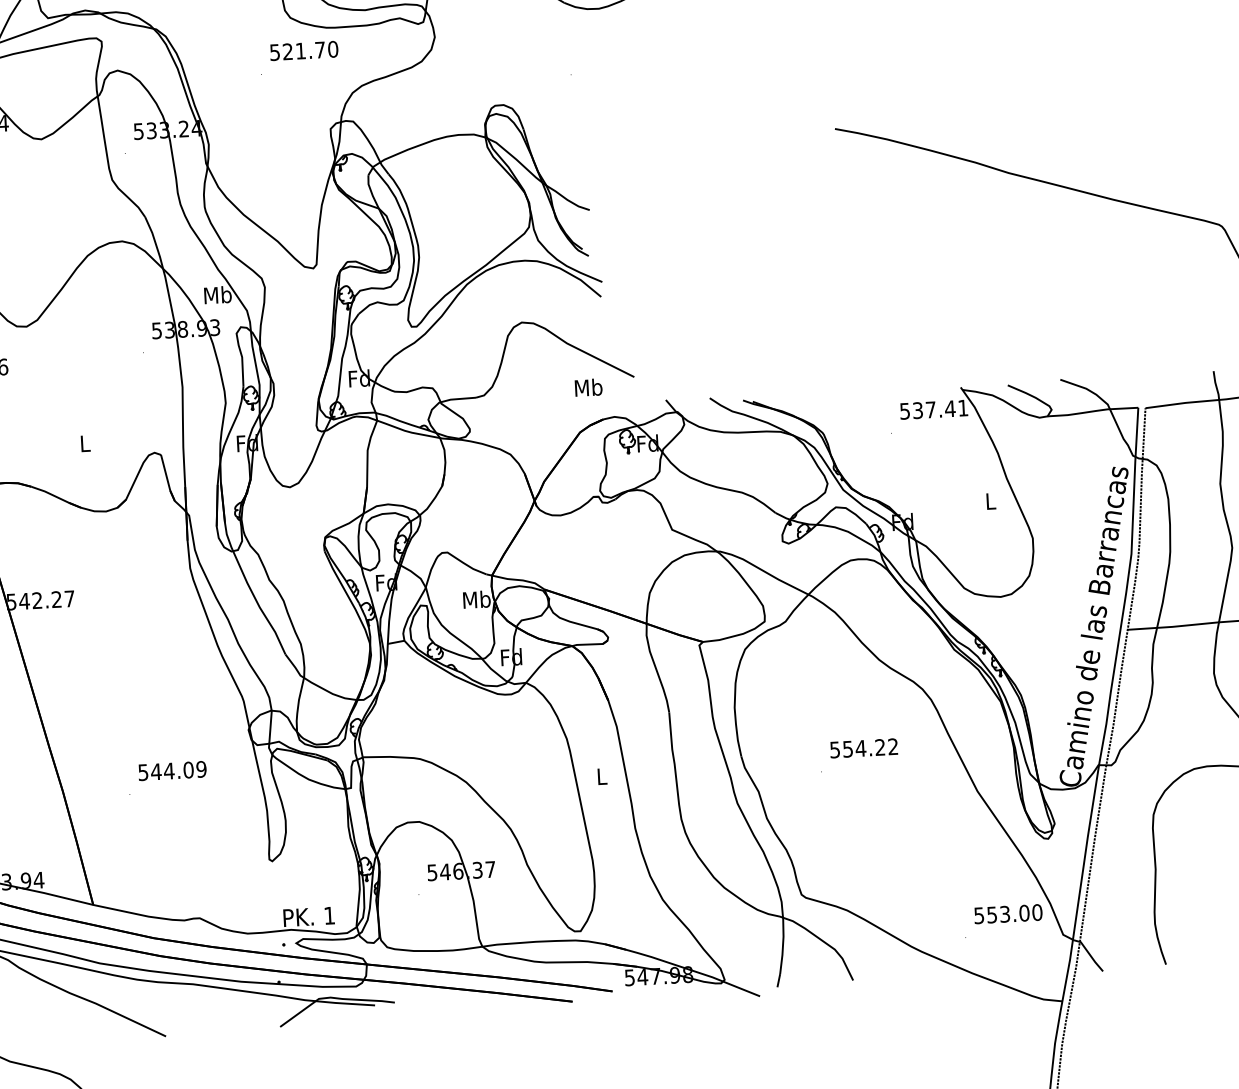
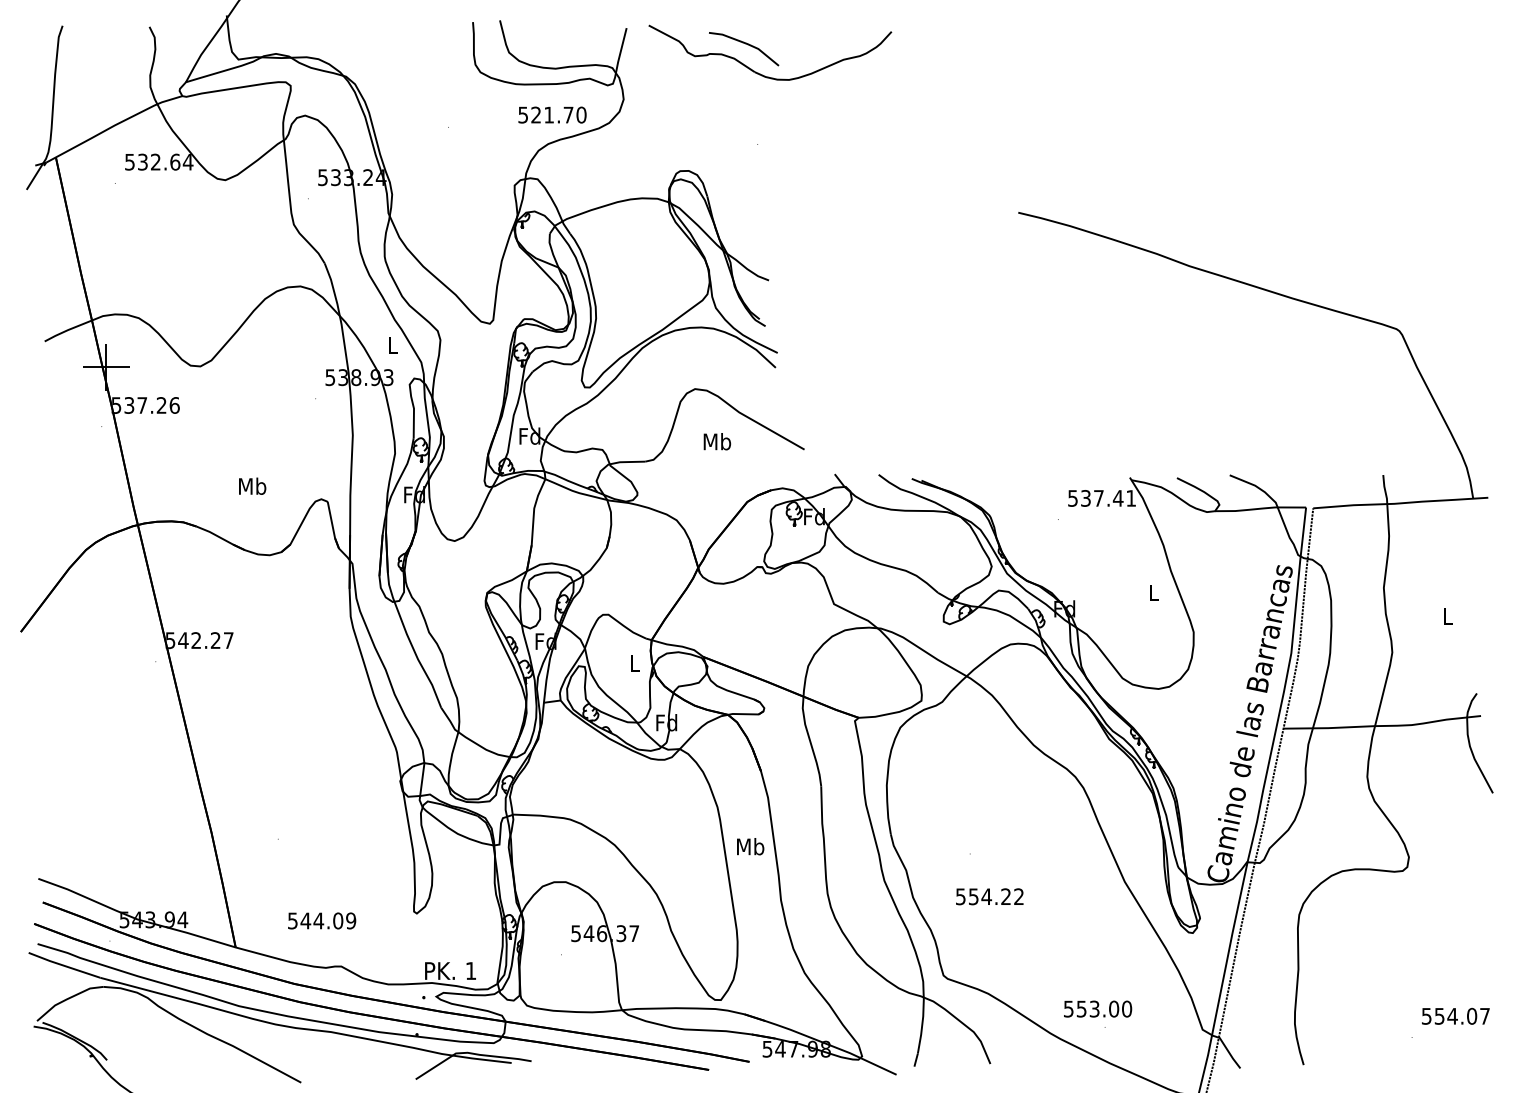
text: (304, 50) -> (552, 114), moved
text: (217, 294) -> (392, 344), Mb -> L
text: (588, 387) -> (717, 441), moved
text: (85, 442) -> (252, 485), L -> Mb
text: (476, 599) -> (634, 663), Mb -> L
text: (863, 748) -> (989, 896), moved
text: (172, 770) -> (322, 920), moved
text: (601, 776) -> (750, 846), L -> Mb
text: (1008, 913) -> (1098, 1008), moved

